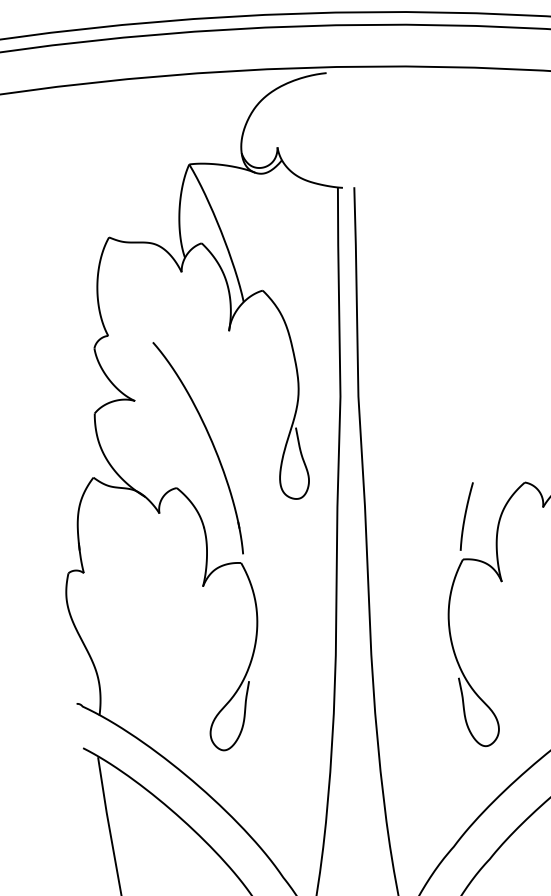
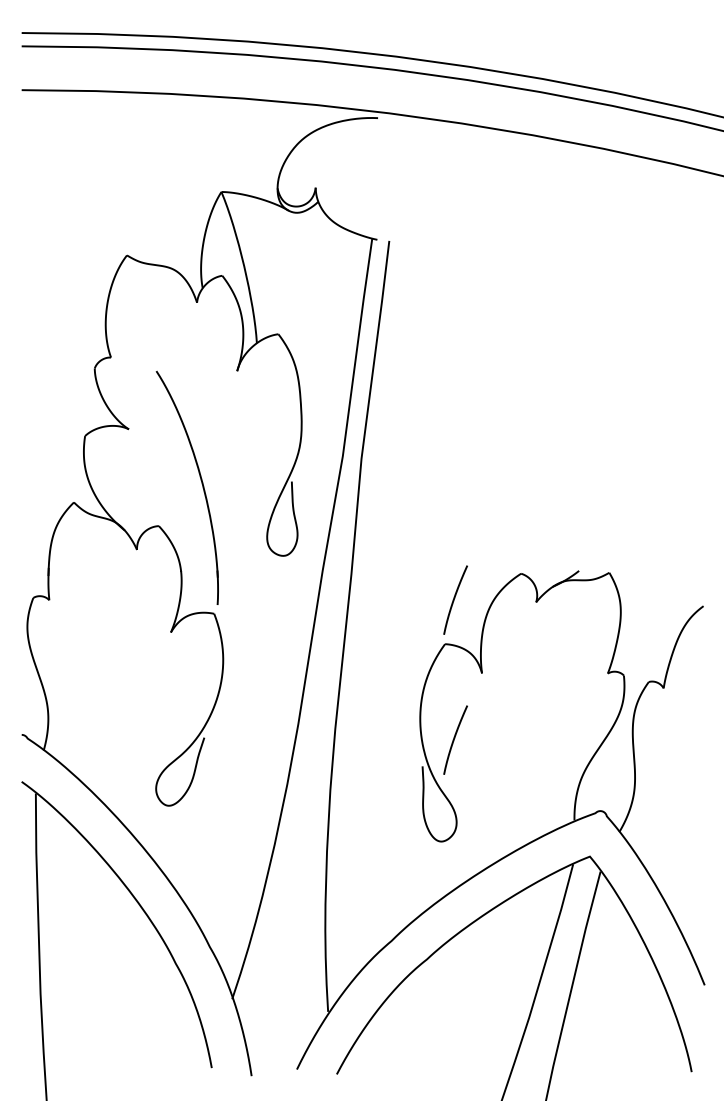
curve: (485, 646) -> (455, 738), added

